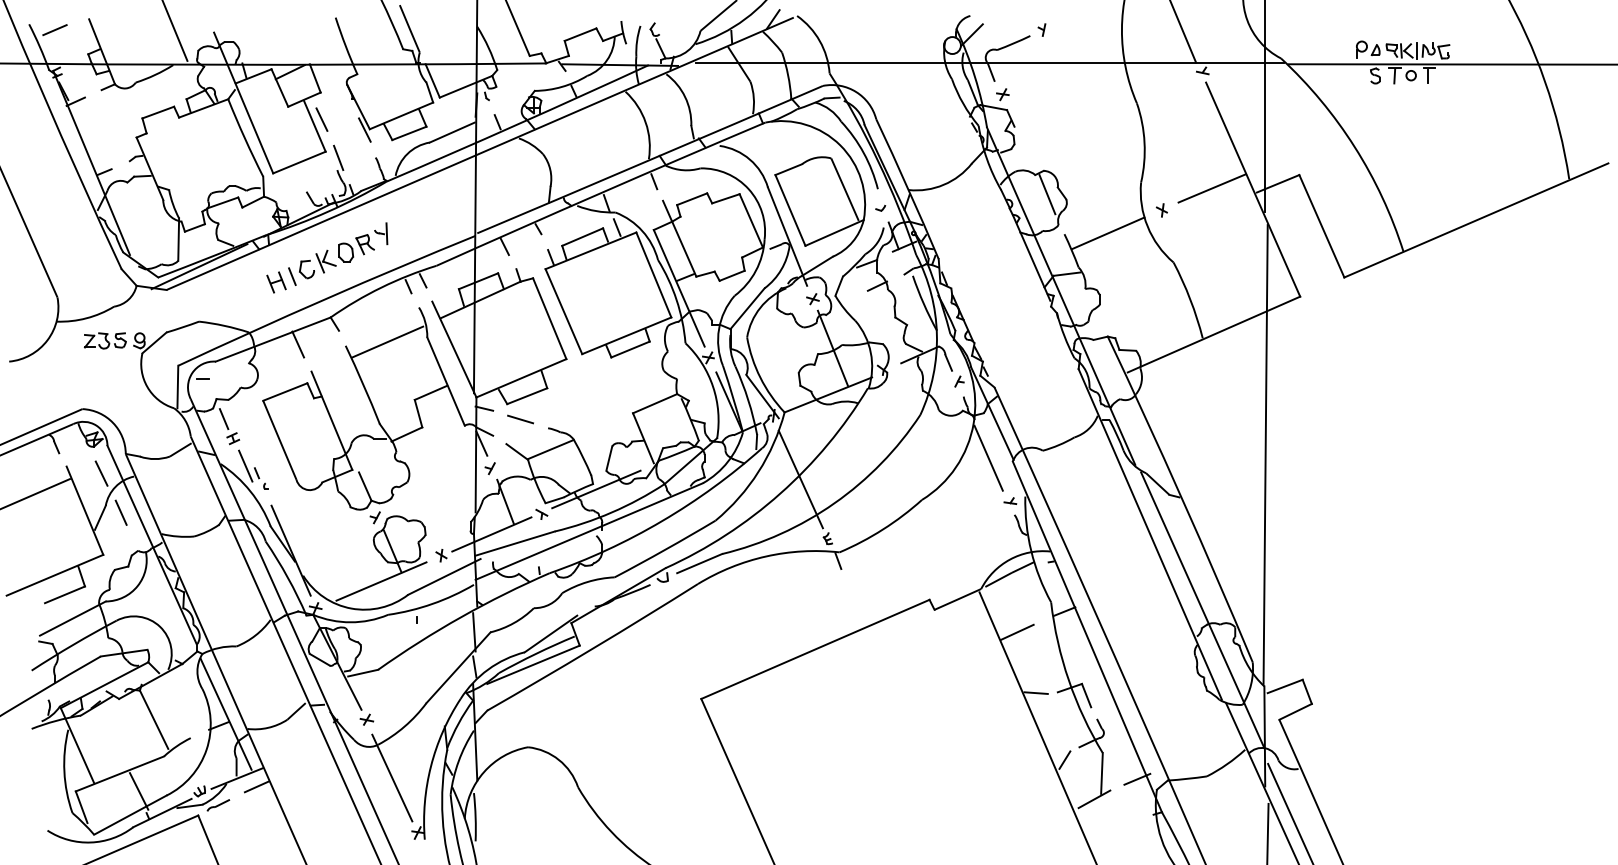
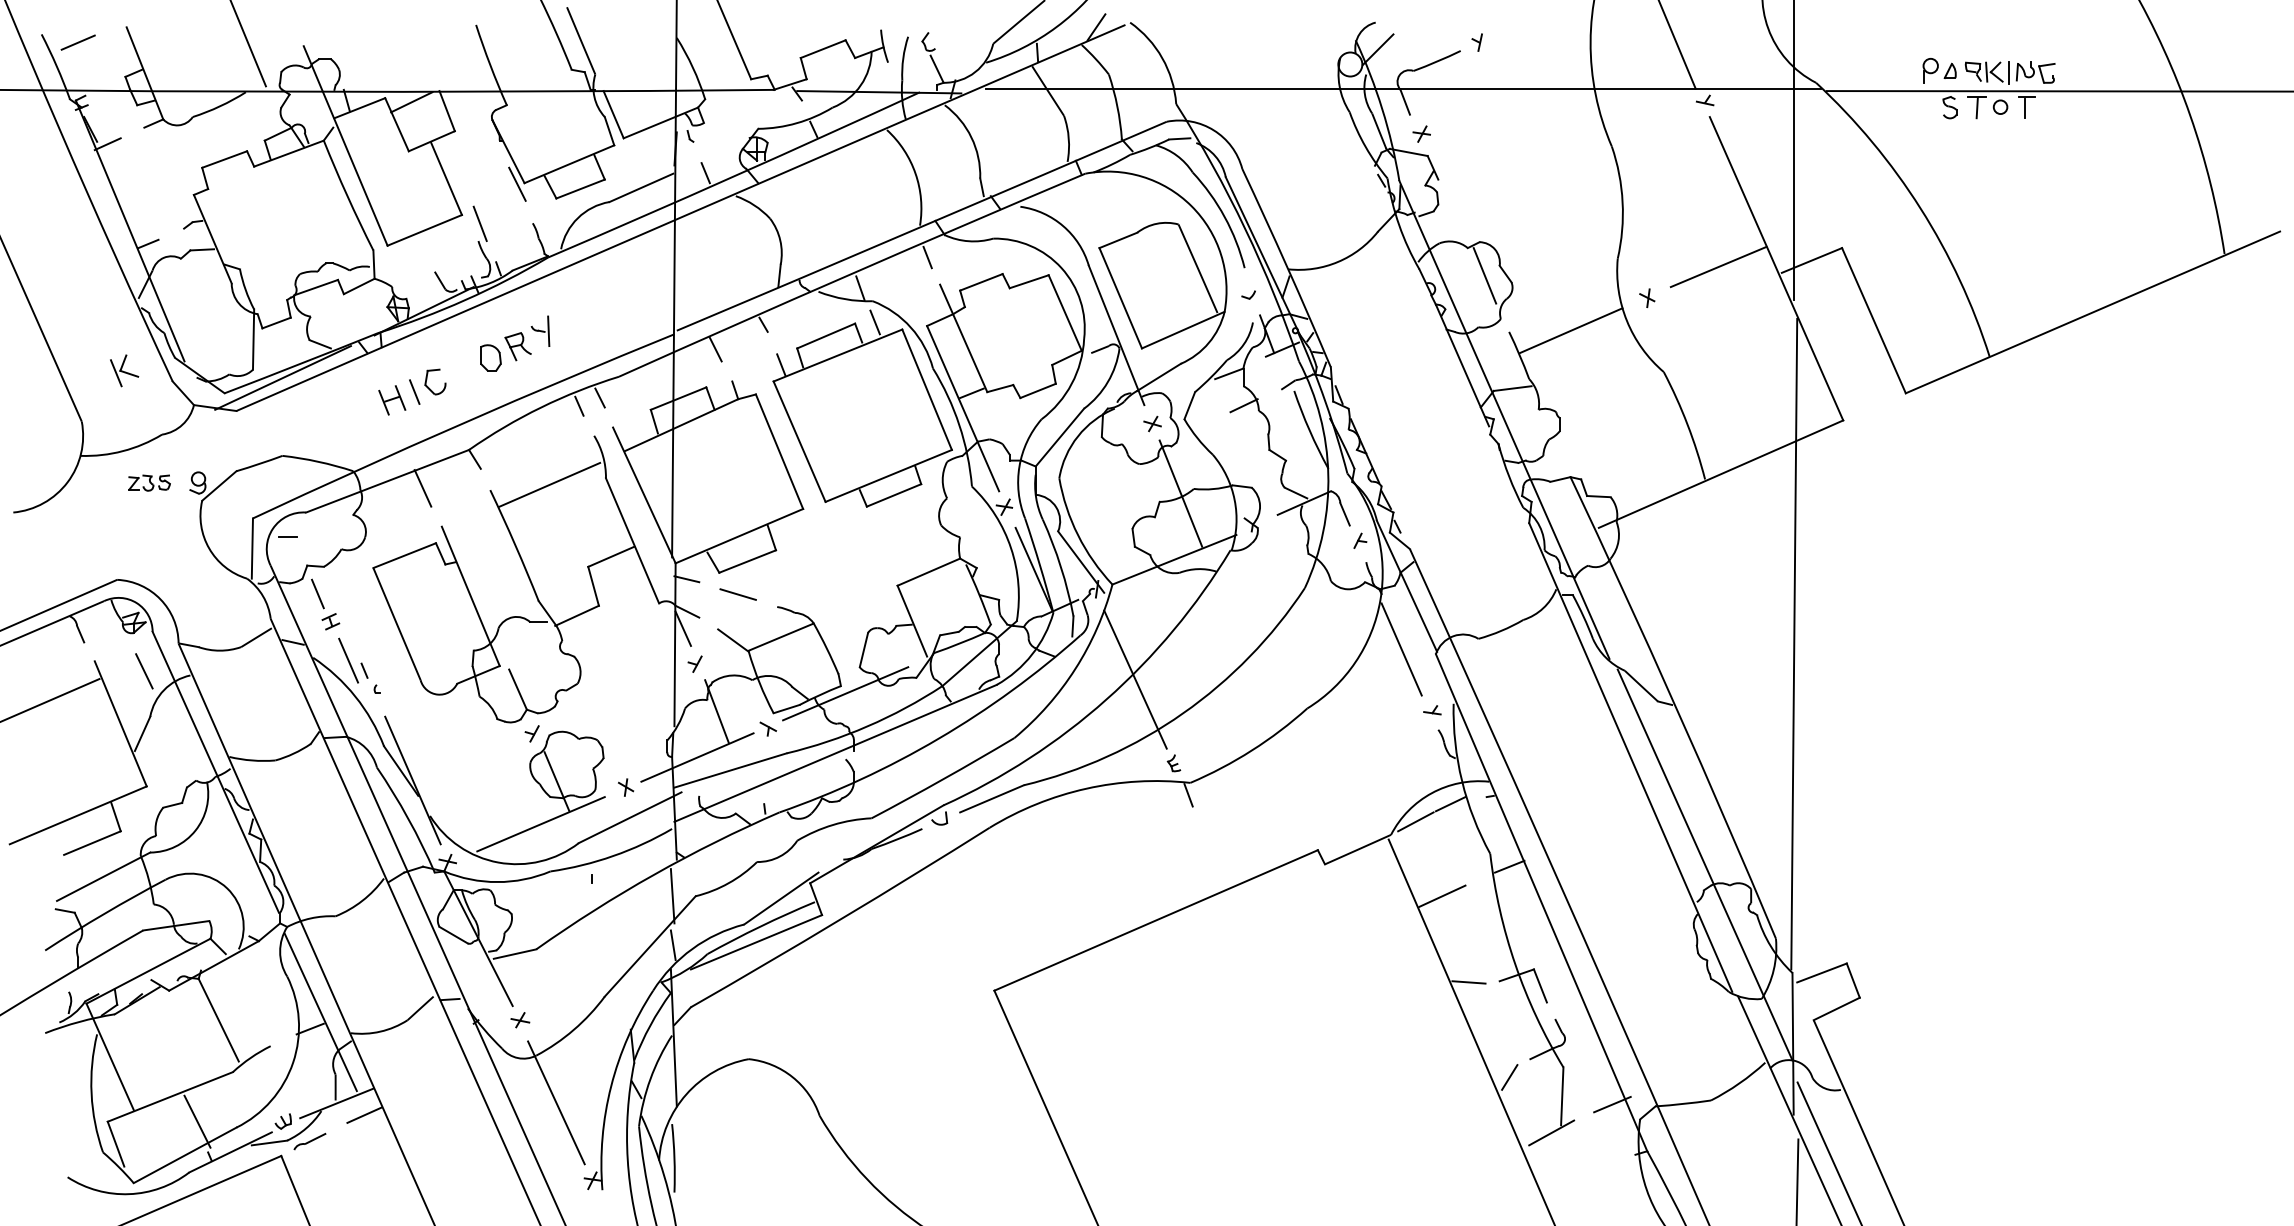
line: (321, 119) -> (456, 169), removed
part: (326, 261) -> (124, 370), moved
part: (105, 340) -> (149, 482), size x0.7
line: (120, 512) -> (171, 726), removed

